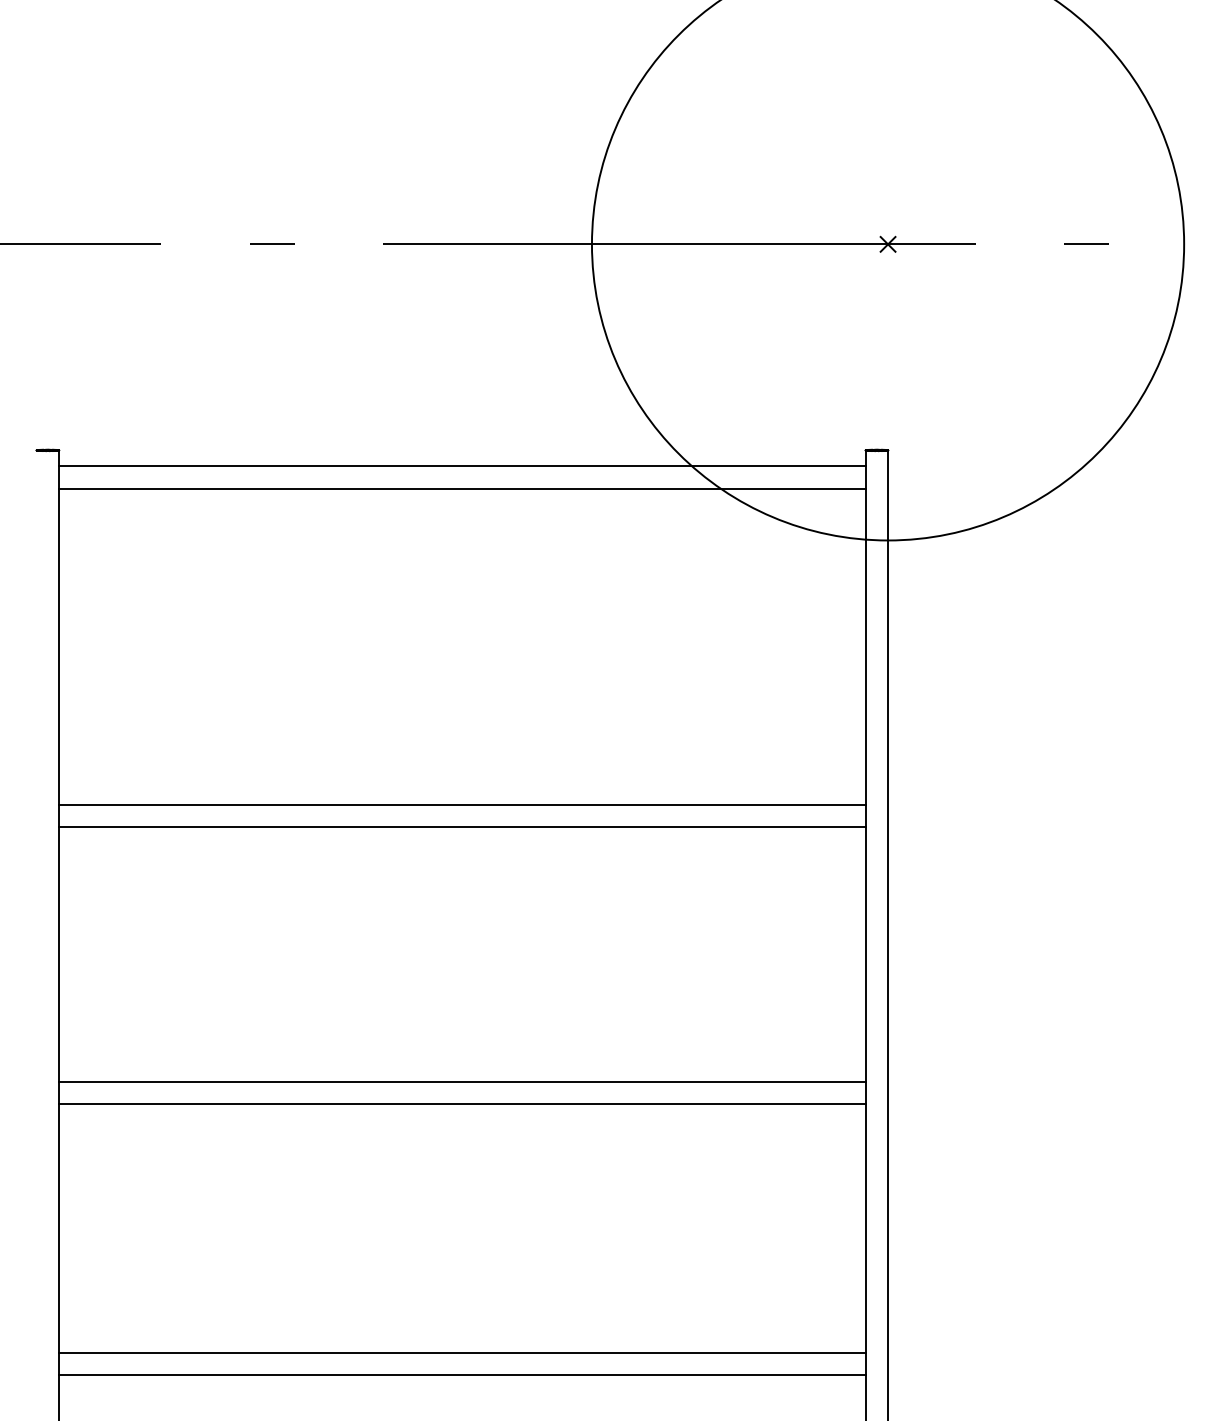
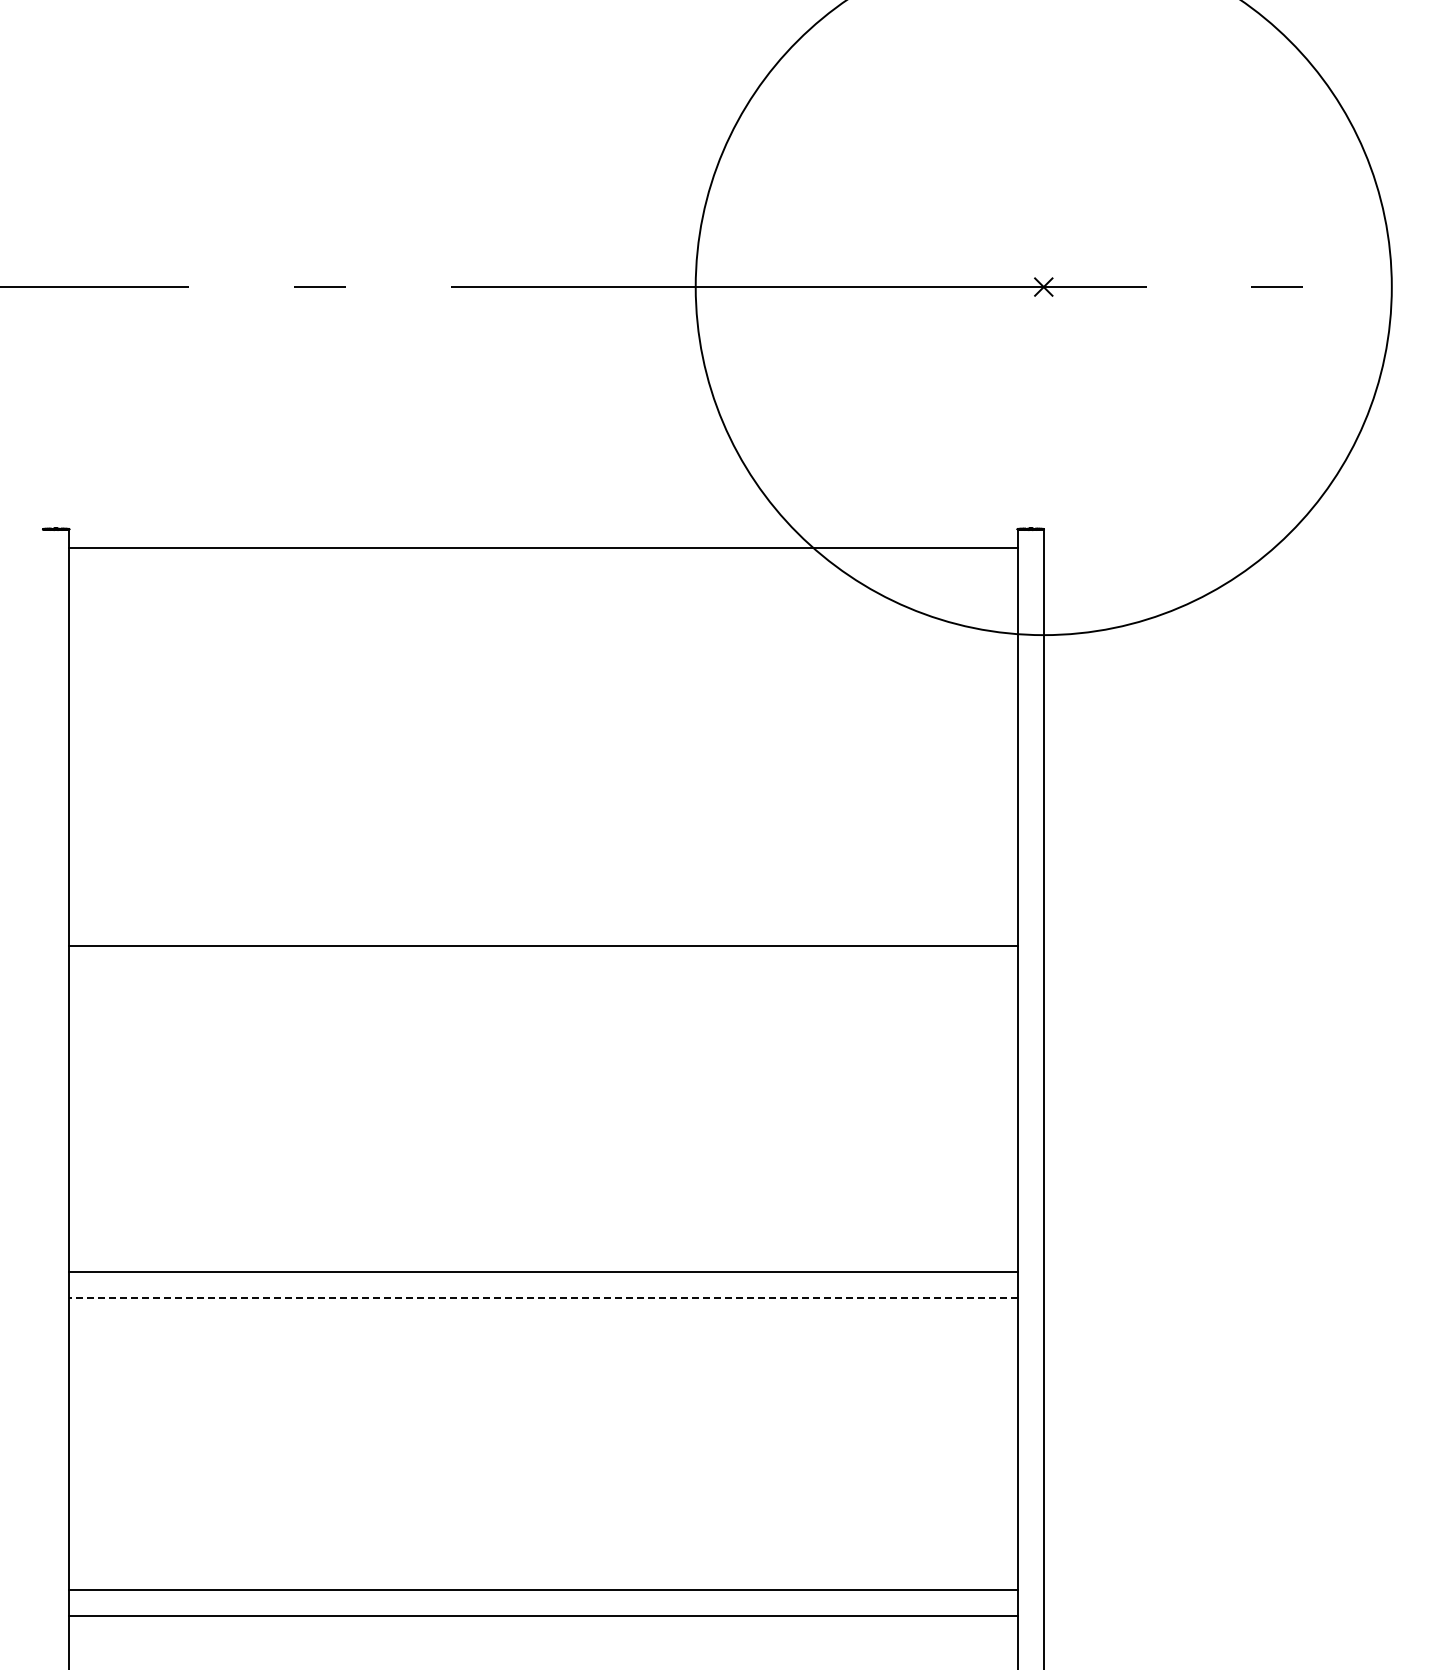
line: (462, 488) -> (543, 574), removed
line: (462, 826) -> (543, 971), removed
line: (461, 1103) -> (542, 1297), solid -> dashed

